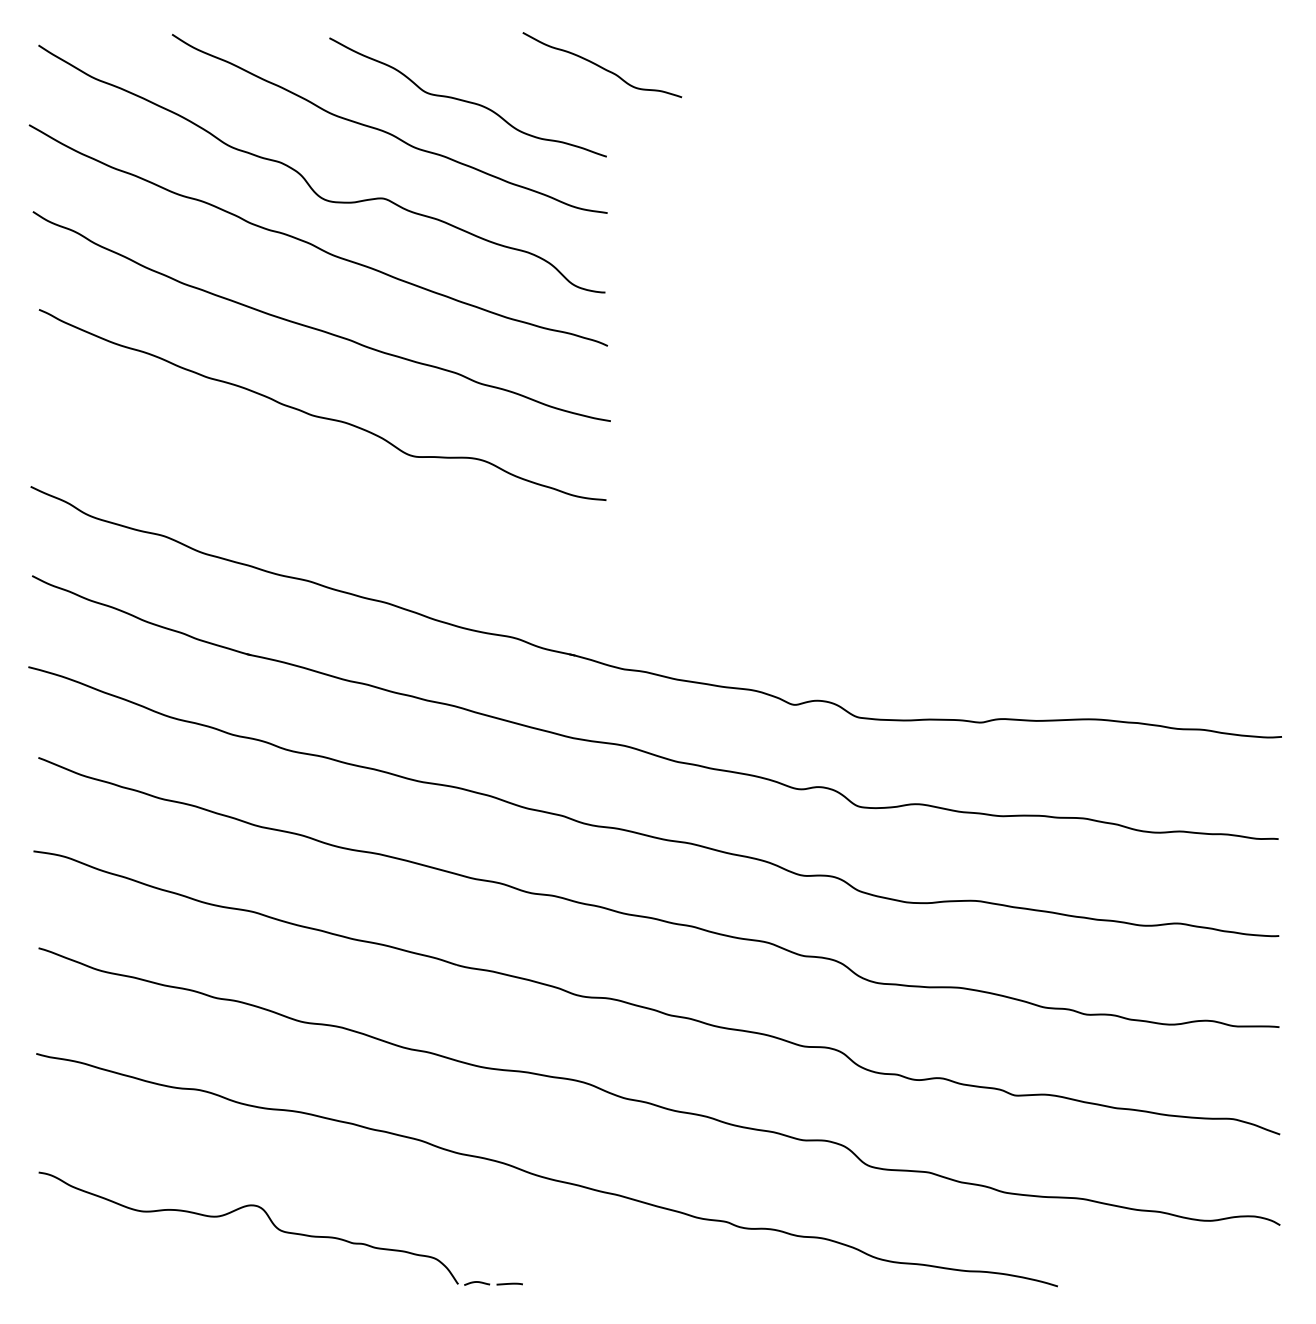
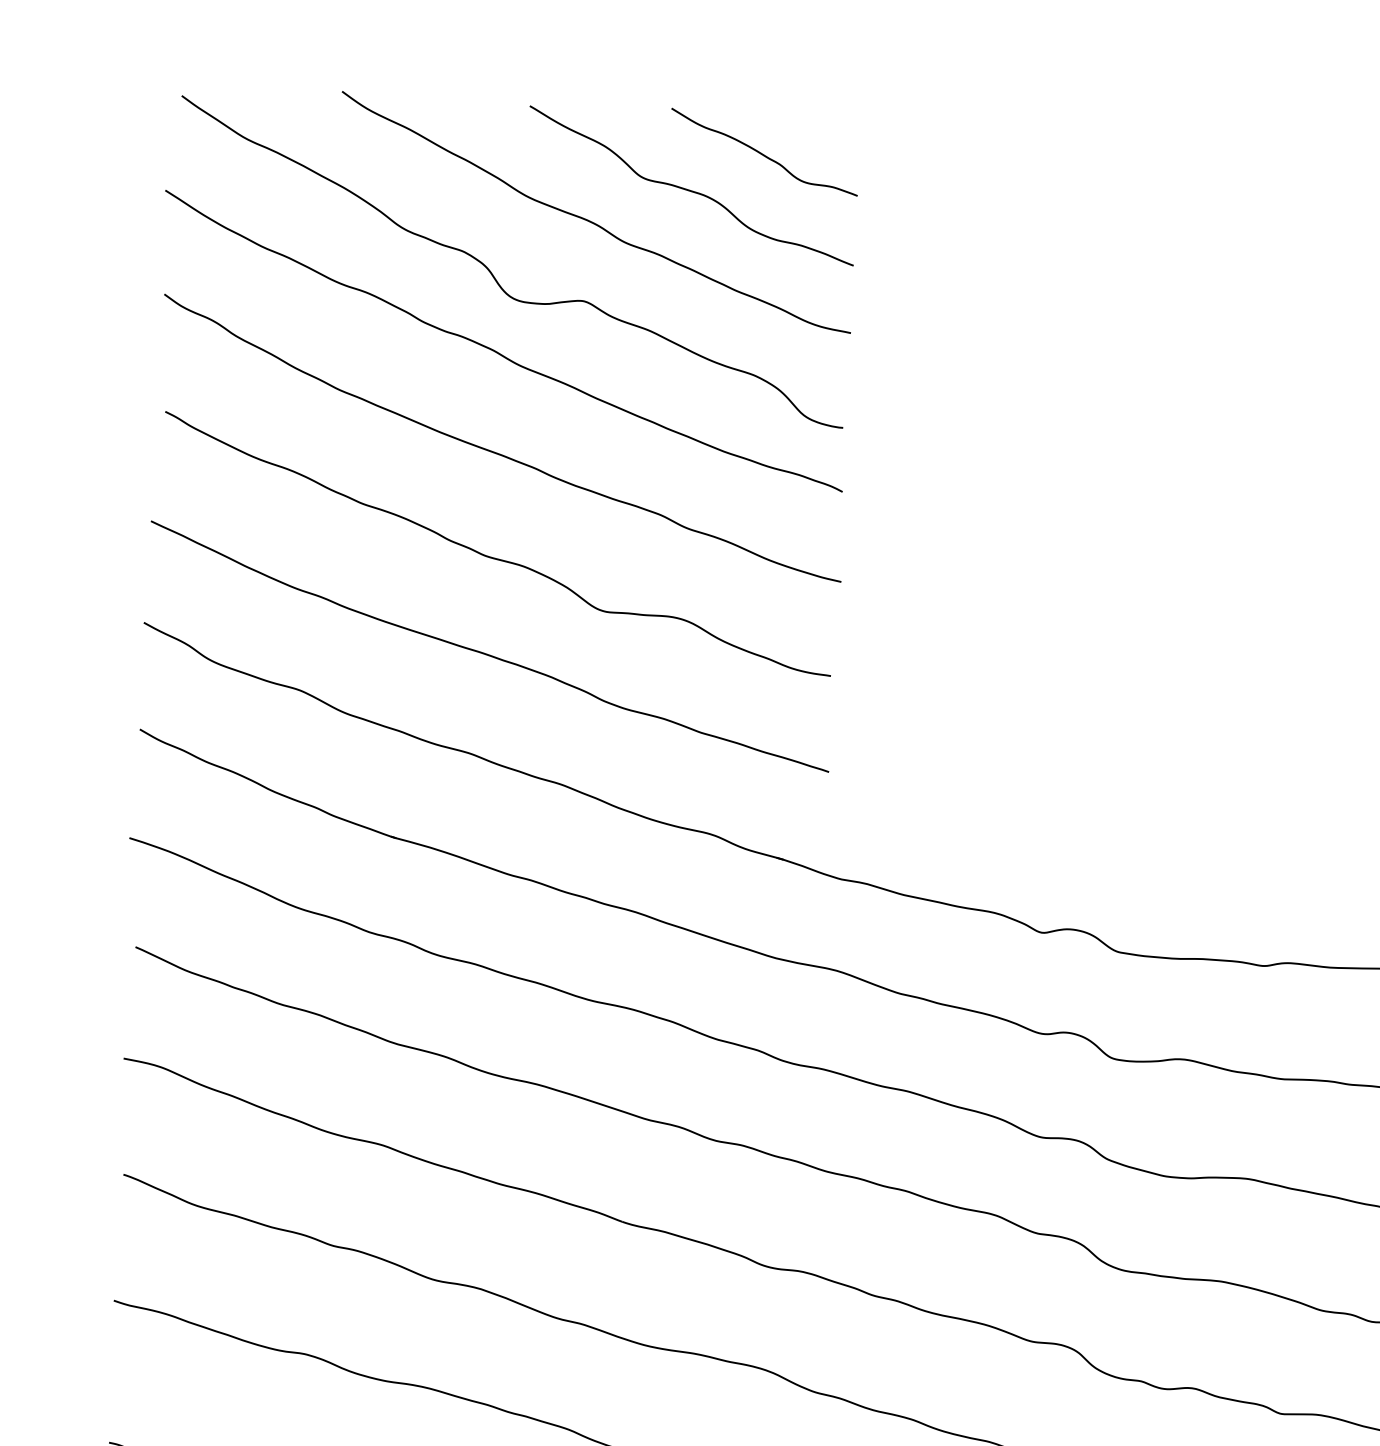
curve: (601, 66) -> (763, 153), moved
curve: (318, 496) -> (487, 653), added

